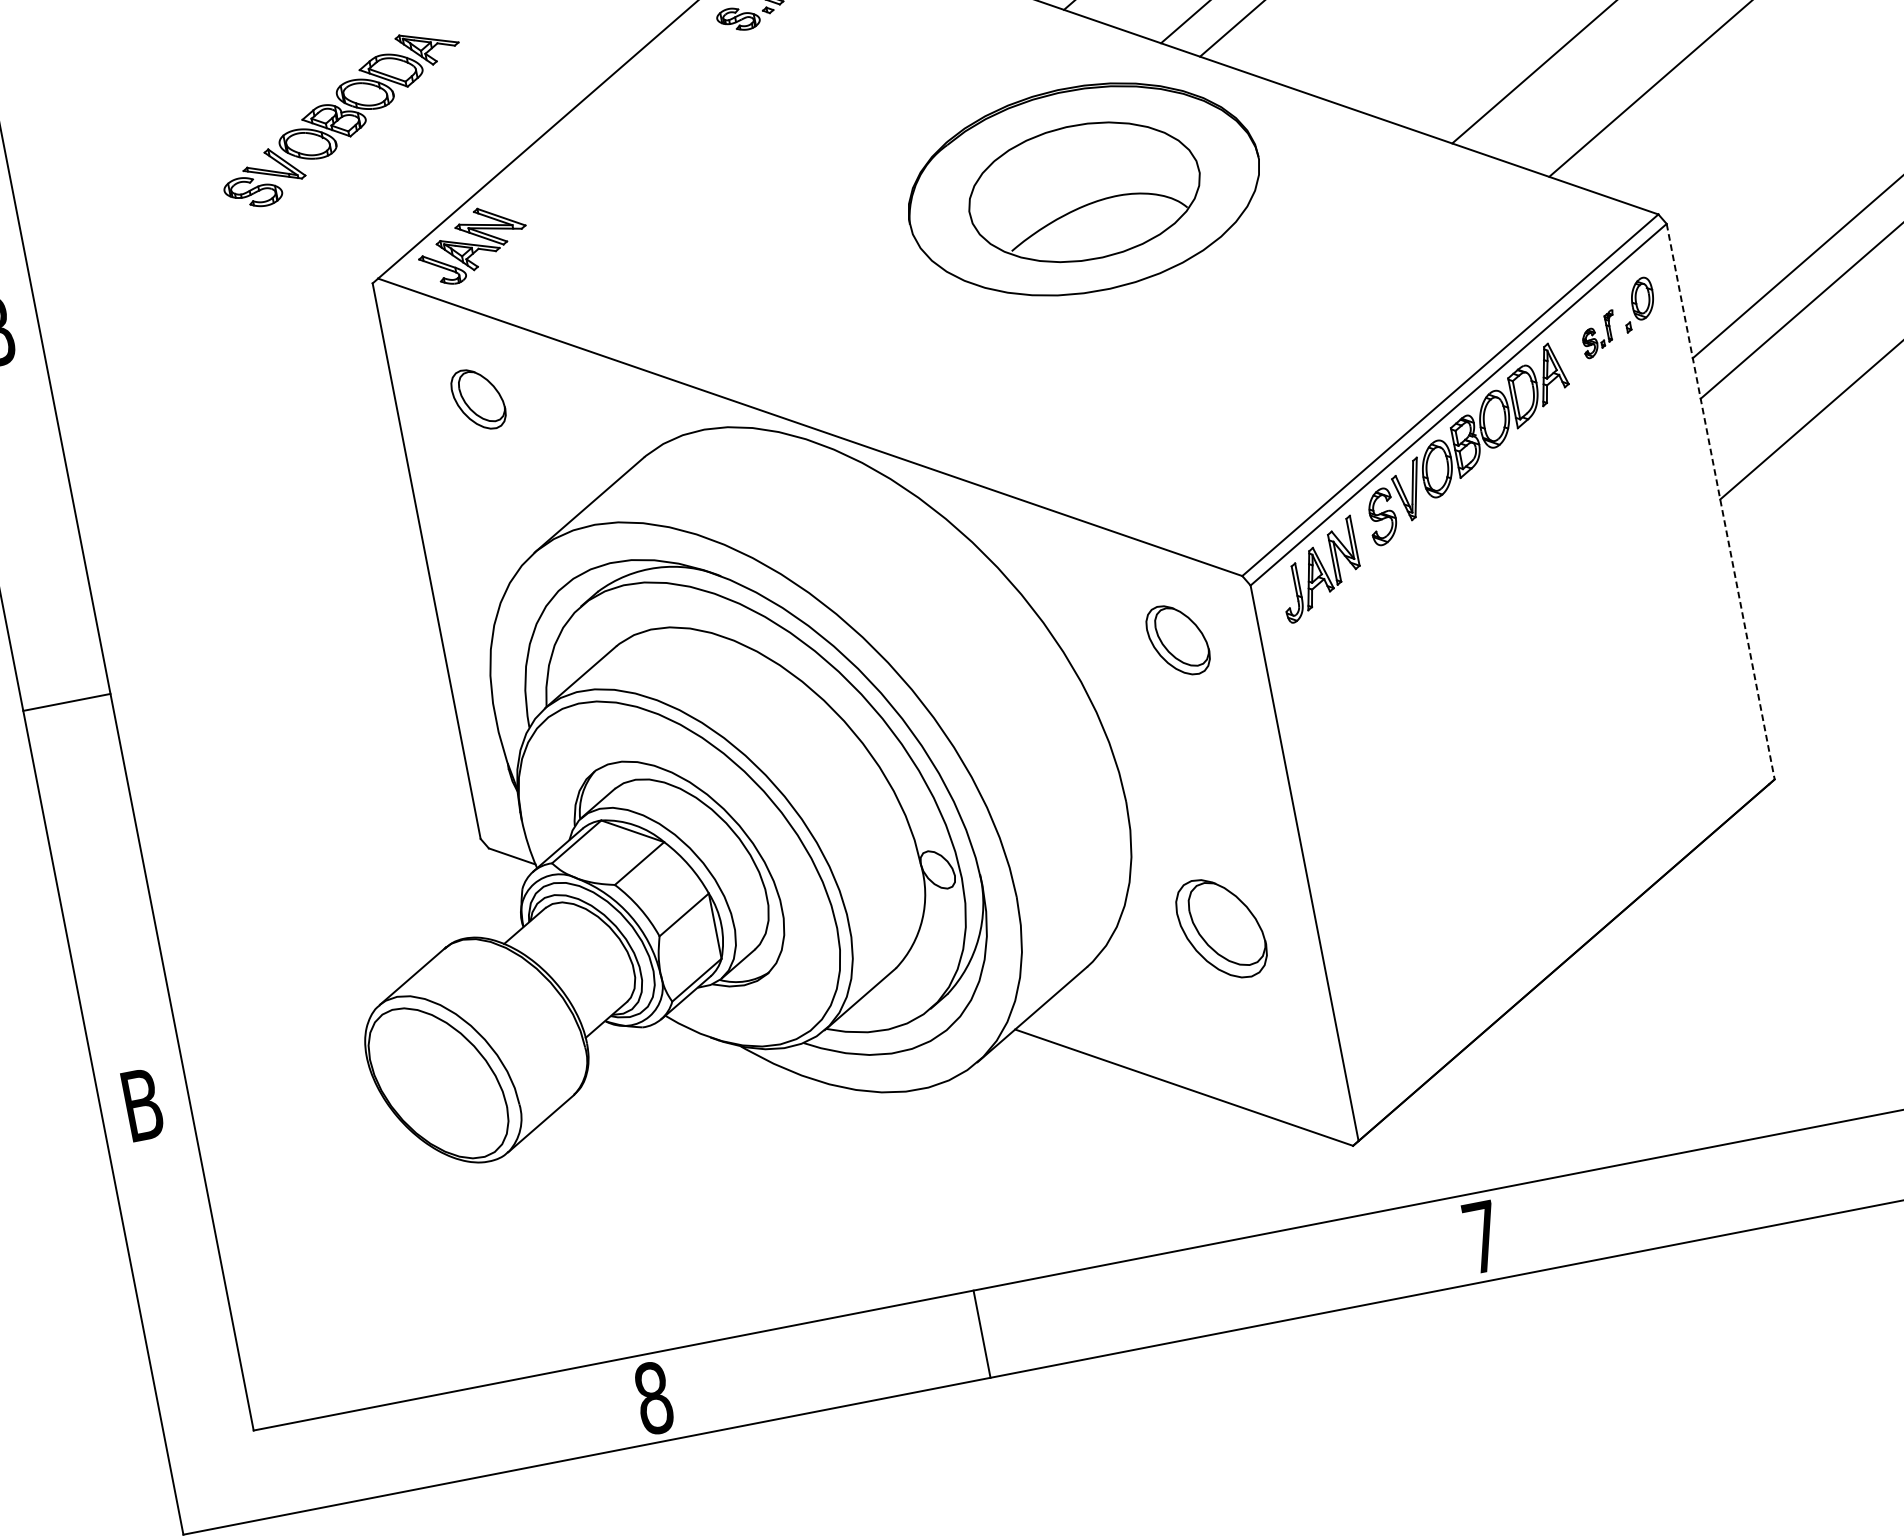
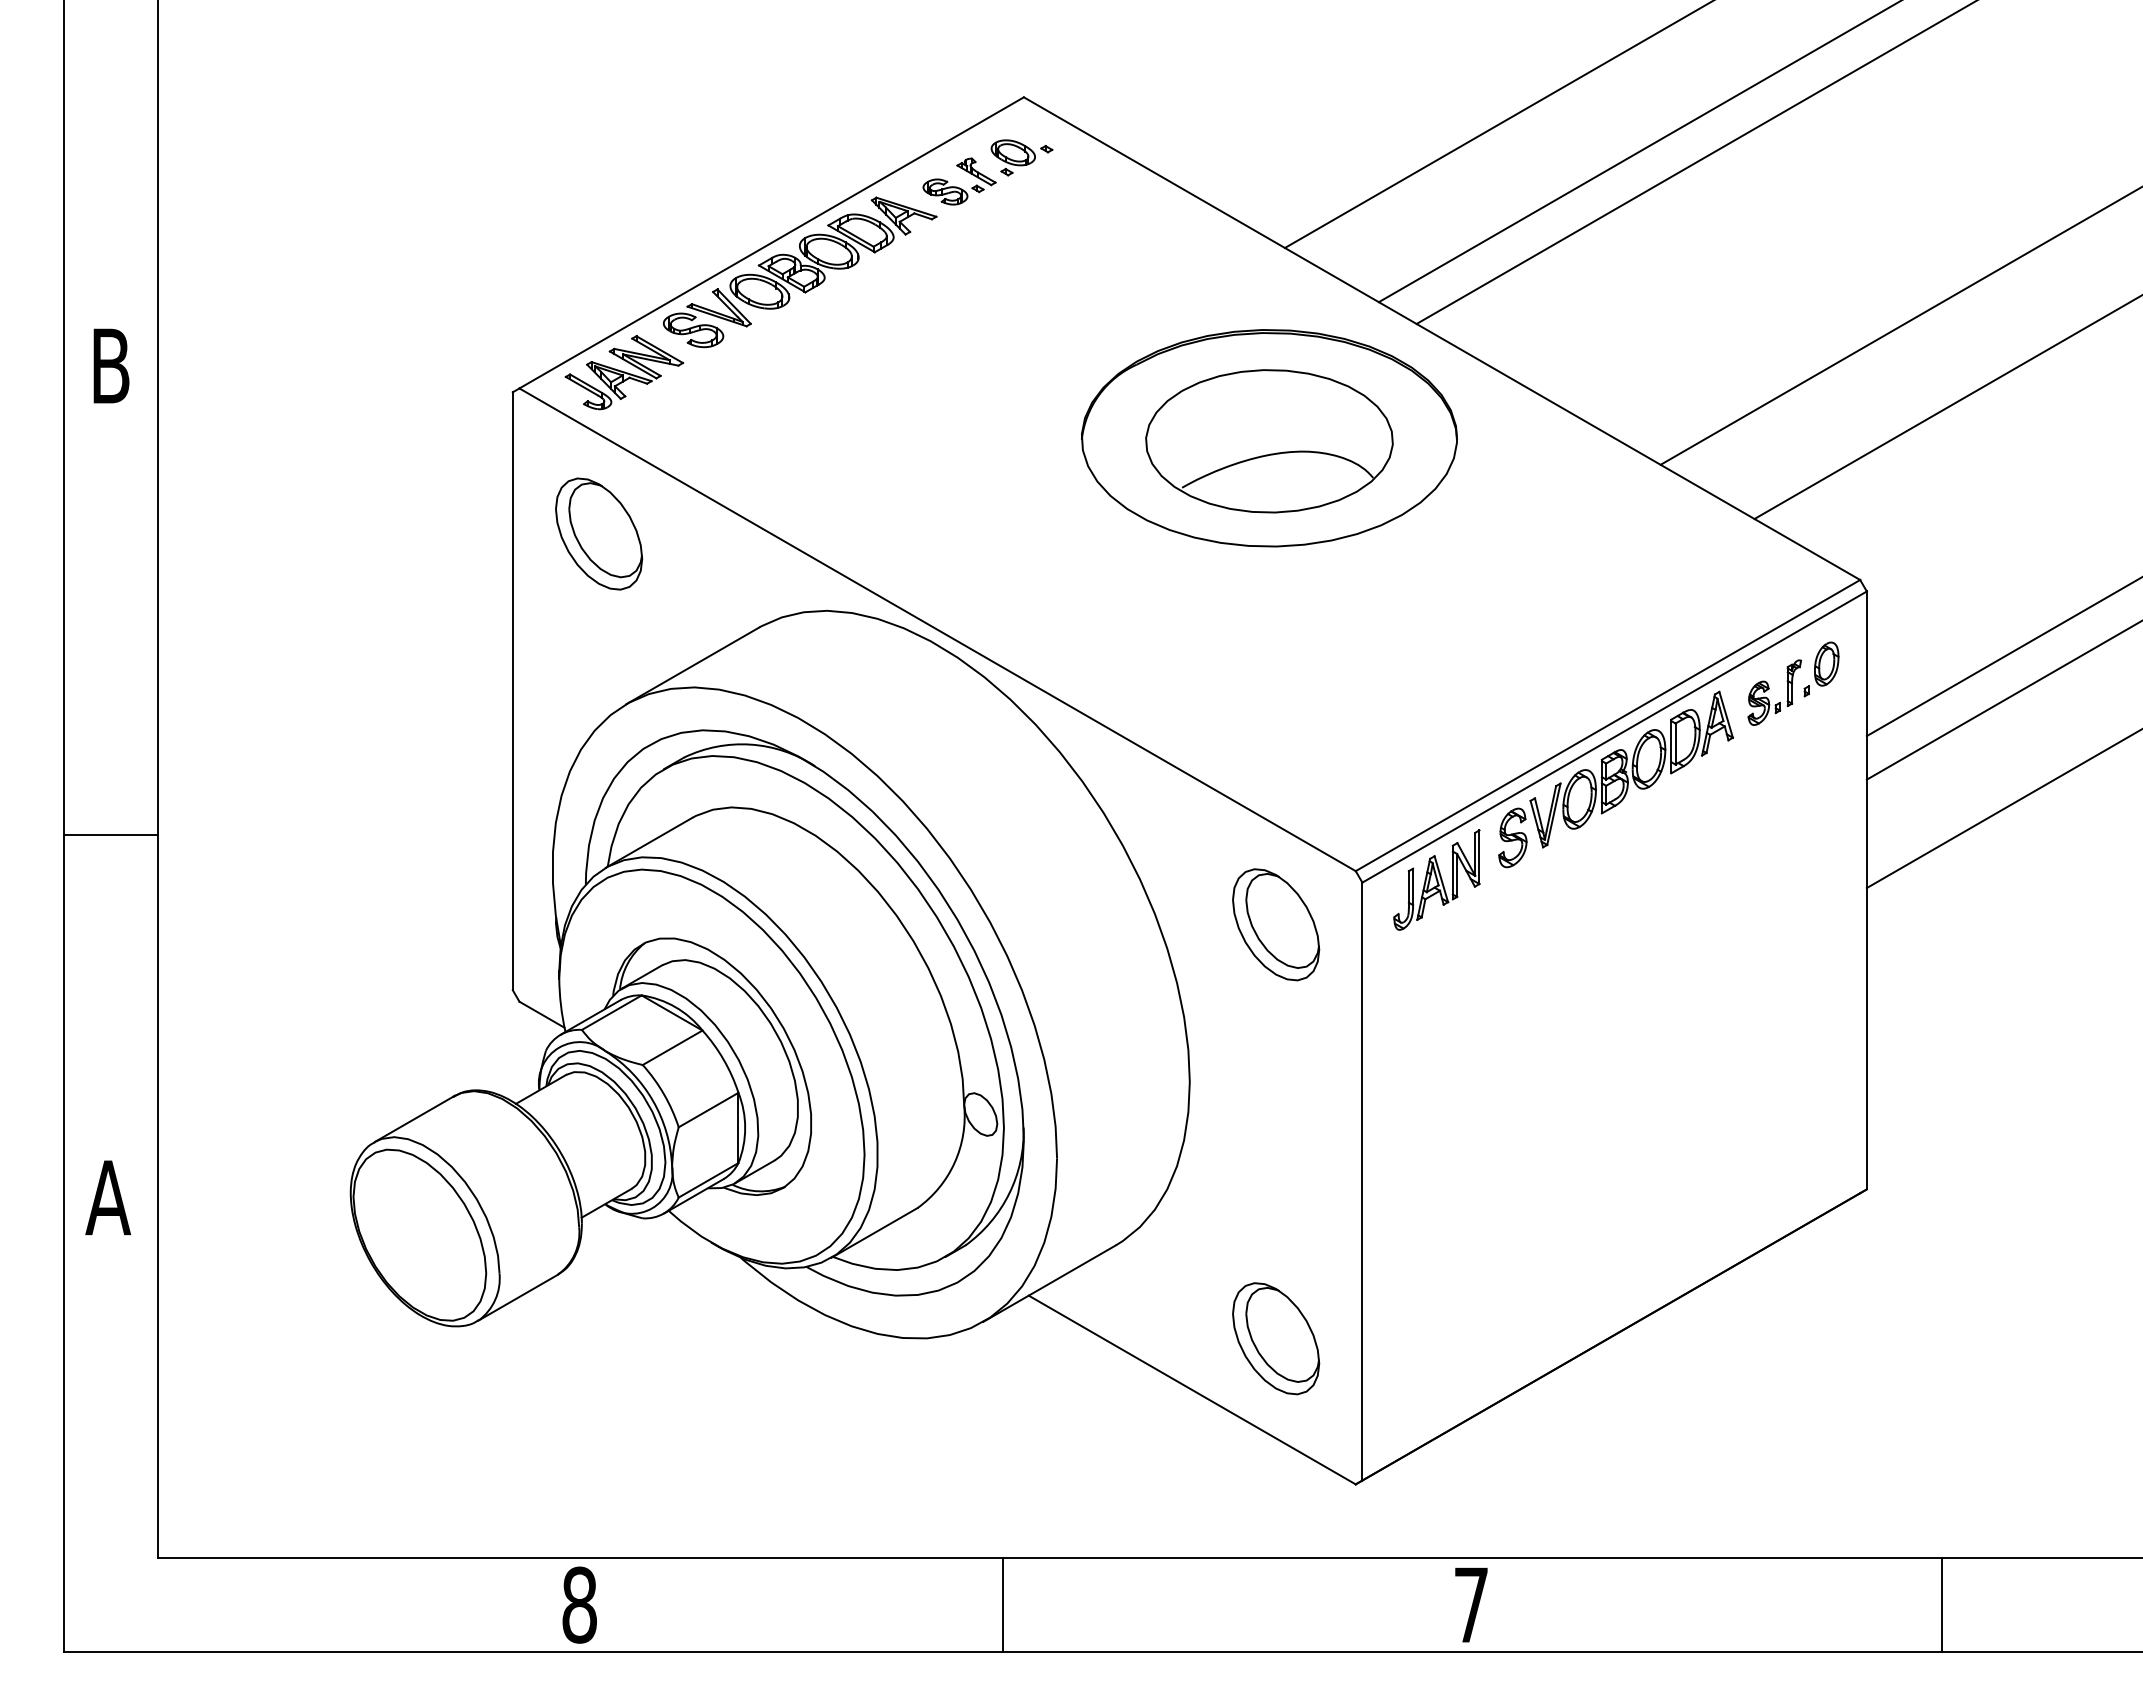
part: (341, 119) -> (799, 272), moved
part: (1599, 334) -> (1774, 692), size x1.43
part: (478, 398) -> (599, 533), size x1.67
line: (1720, 501) -> (1866, 890), dashed -> solid
part: (1178, 639) -> (1276, 924), size x1.43
line: (67, 702) -> (111, 835), moved
part: (1221, 928) -> (1276, 1338), moved
text: (142, 1104) -> (108, 1197), B -> A
line: (981, 1333) -> (1002, 1604), moved

